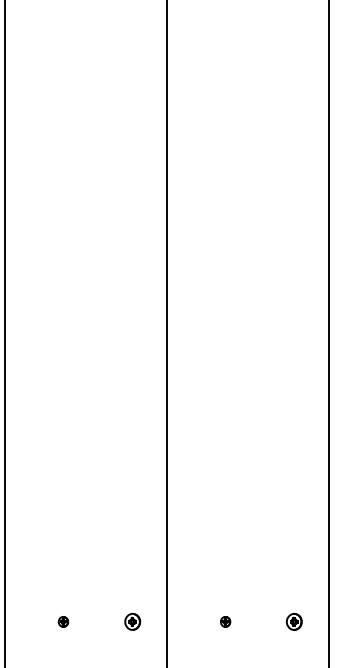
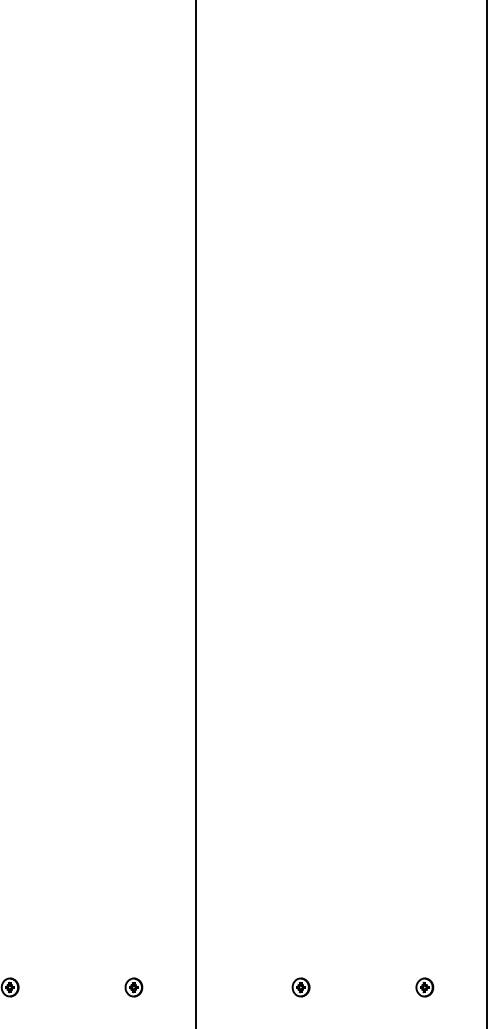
part: (131, 621) -> (132, 986), size x0.62
part: (294, 621) -> (424, 986), size x0.62

